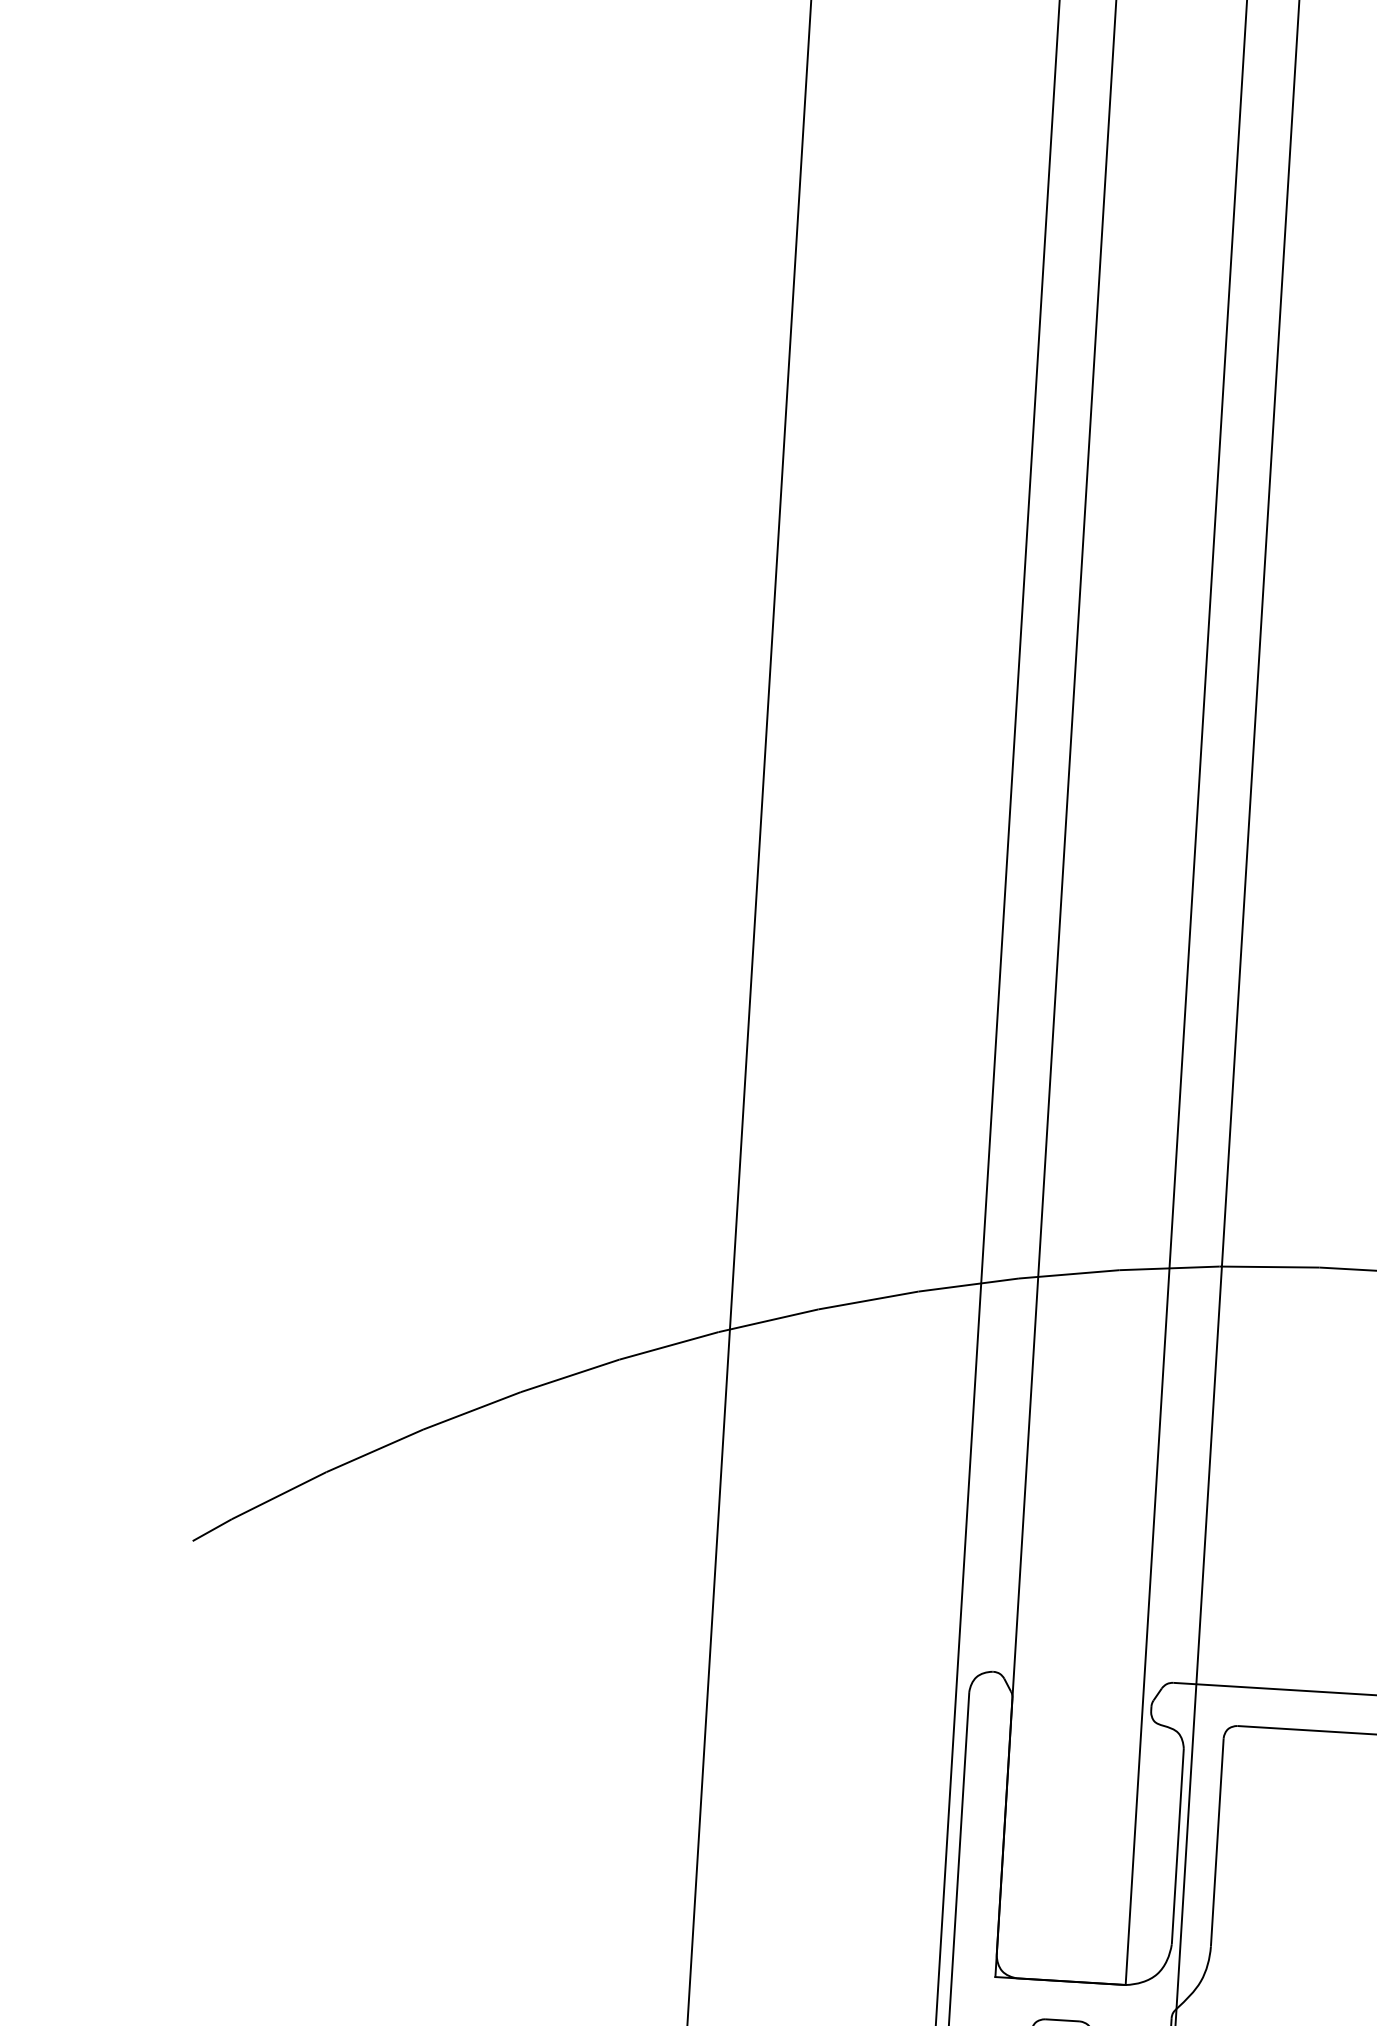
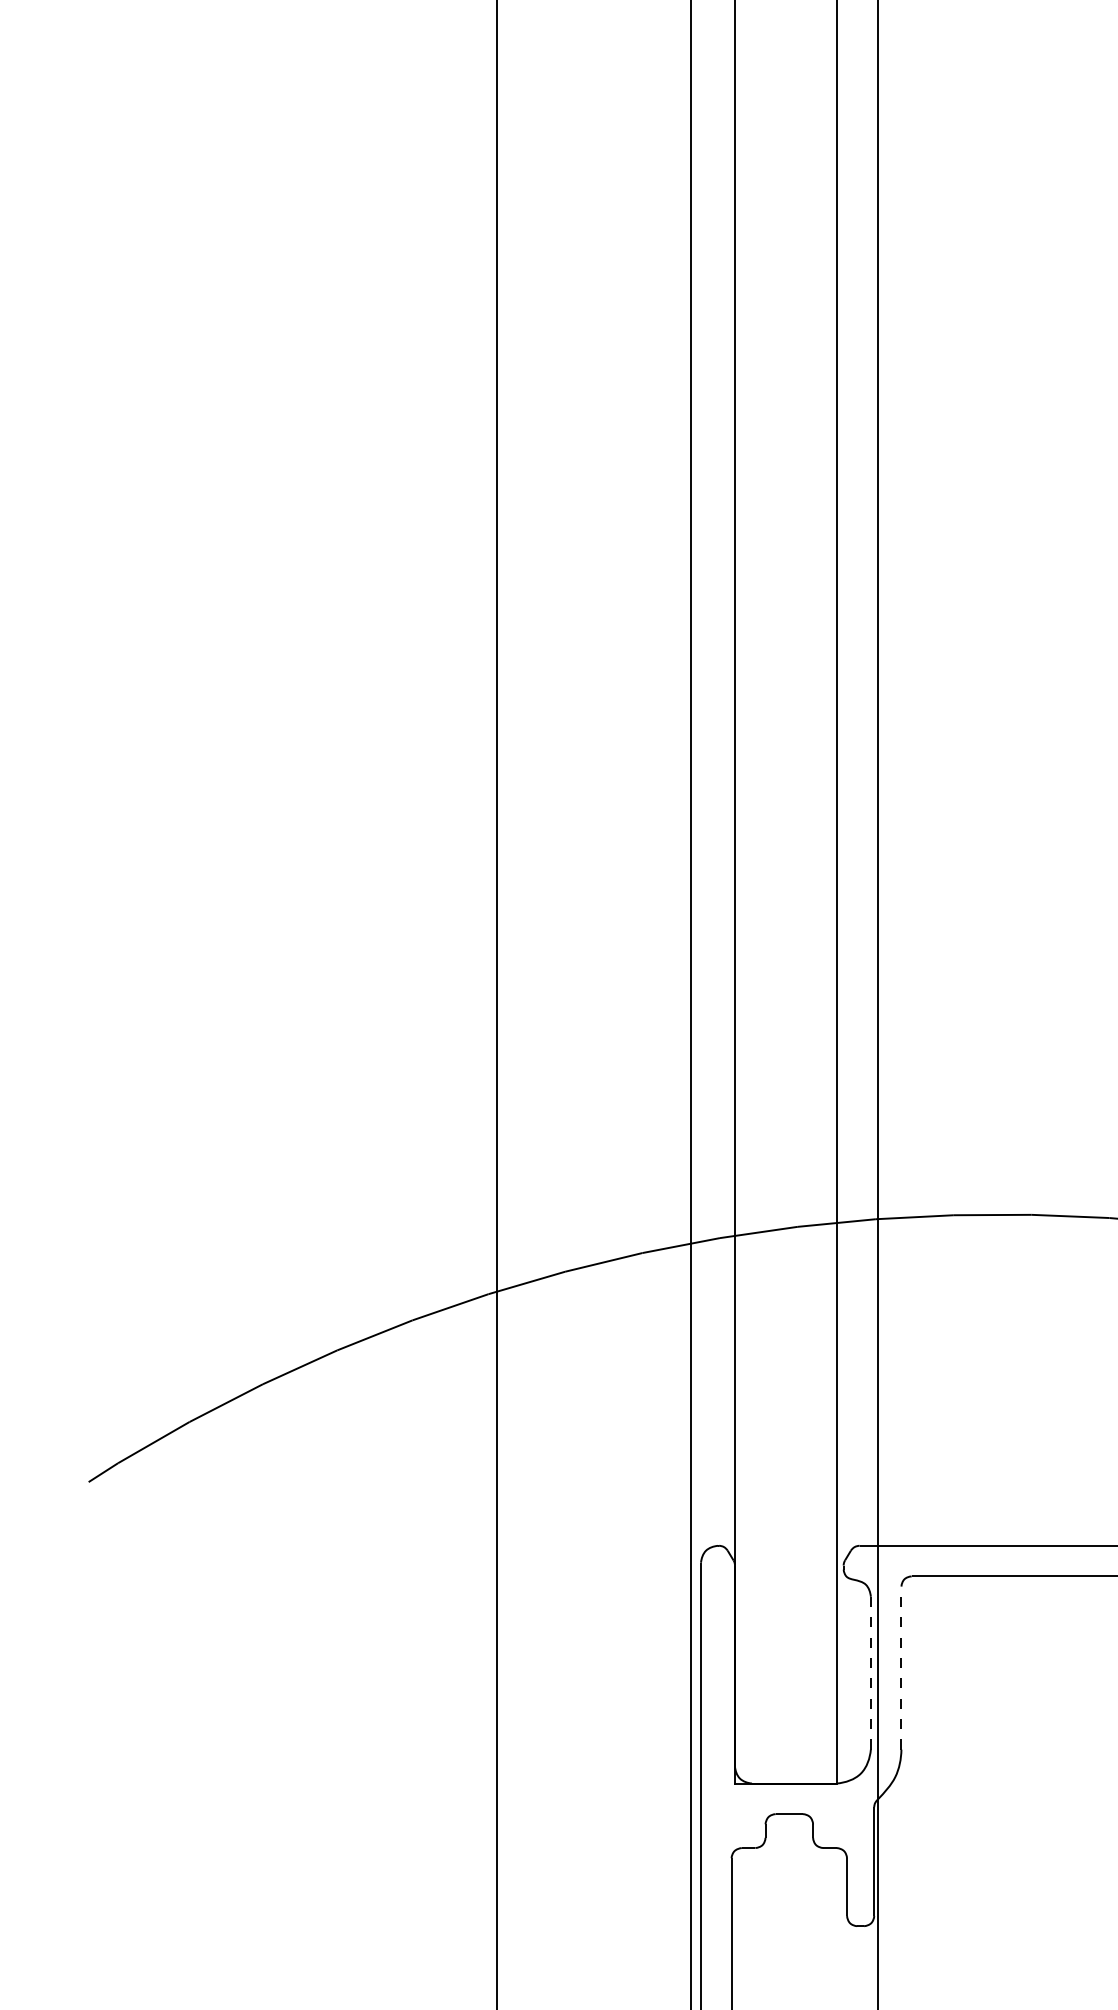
line: (1217, 1842) -> (901, 1668), solid -> dashed
line: (1177, 1846) -> (870, 1673), solid -> dashed

